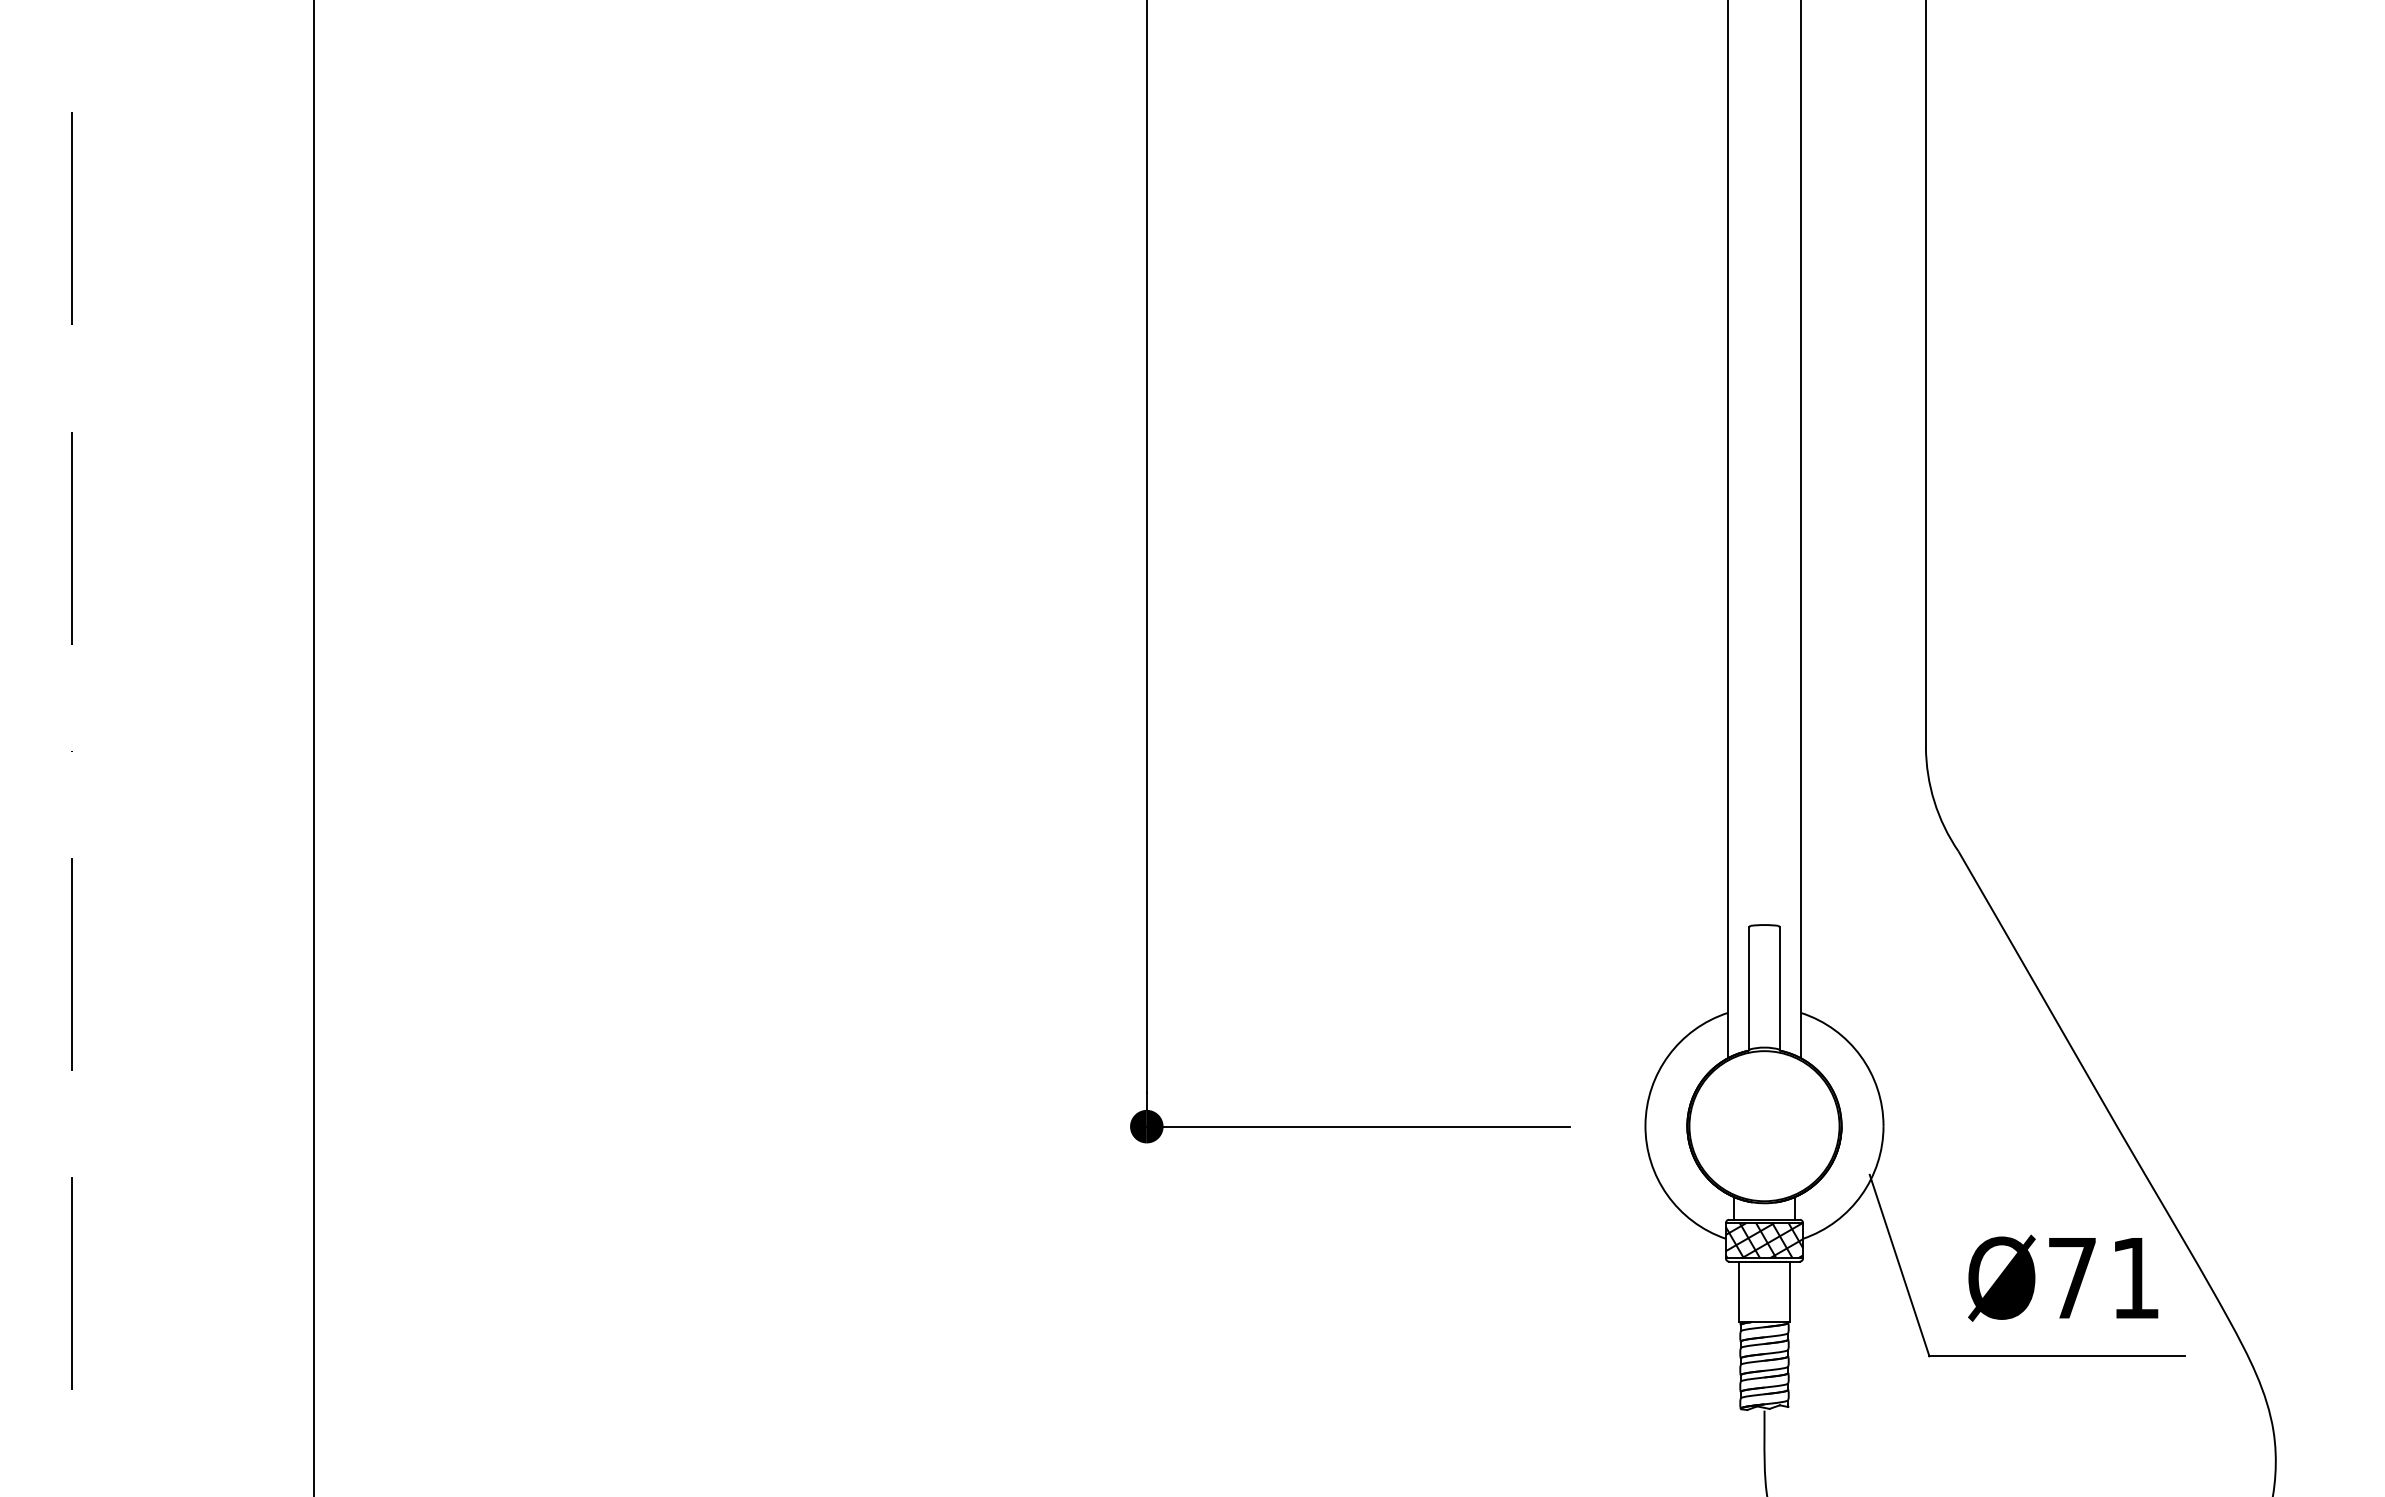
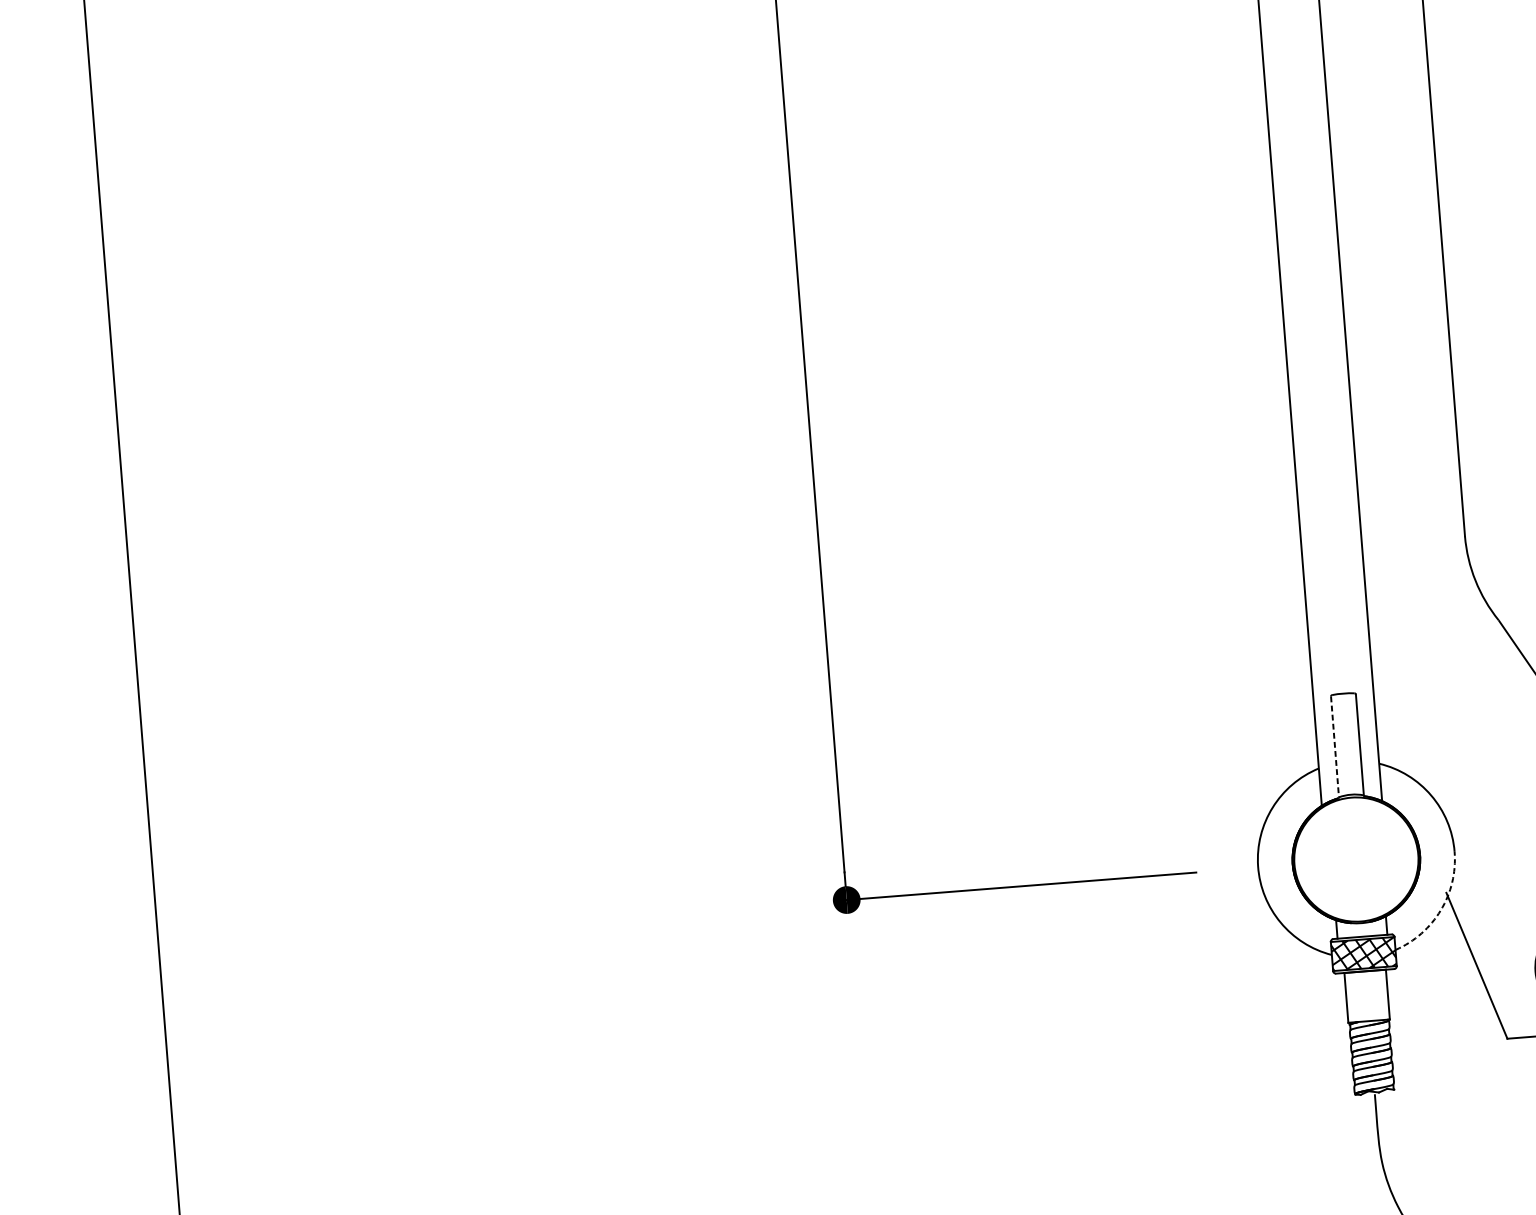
line: (1749, 989) -> (1335, 747), solid -> dashed
arc: (1861, 1195) -> (1440, 910), solid -> dashed

